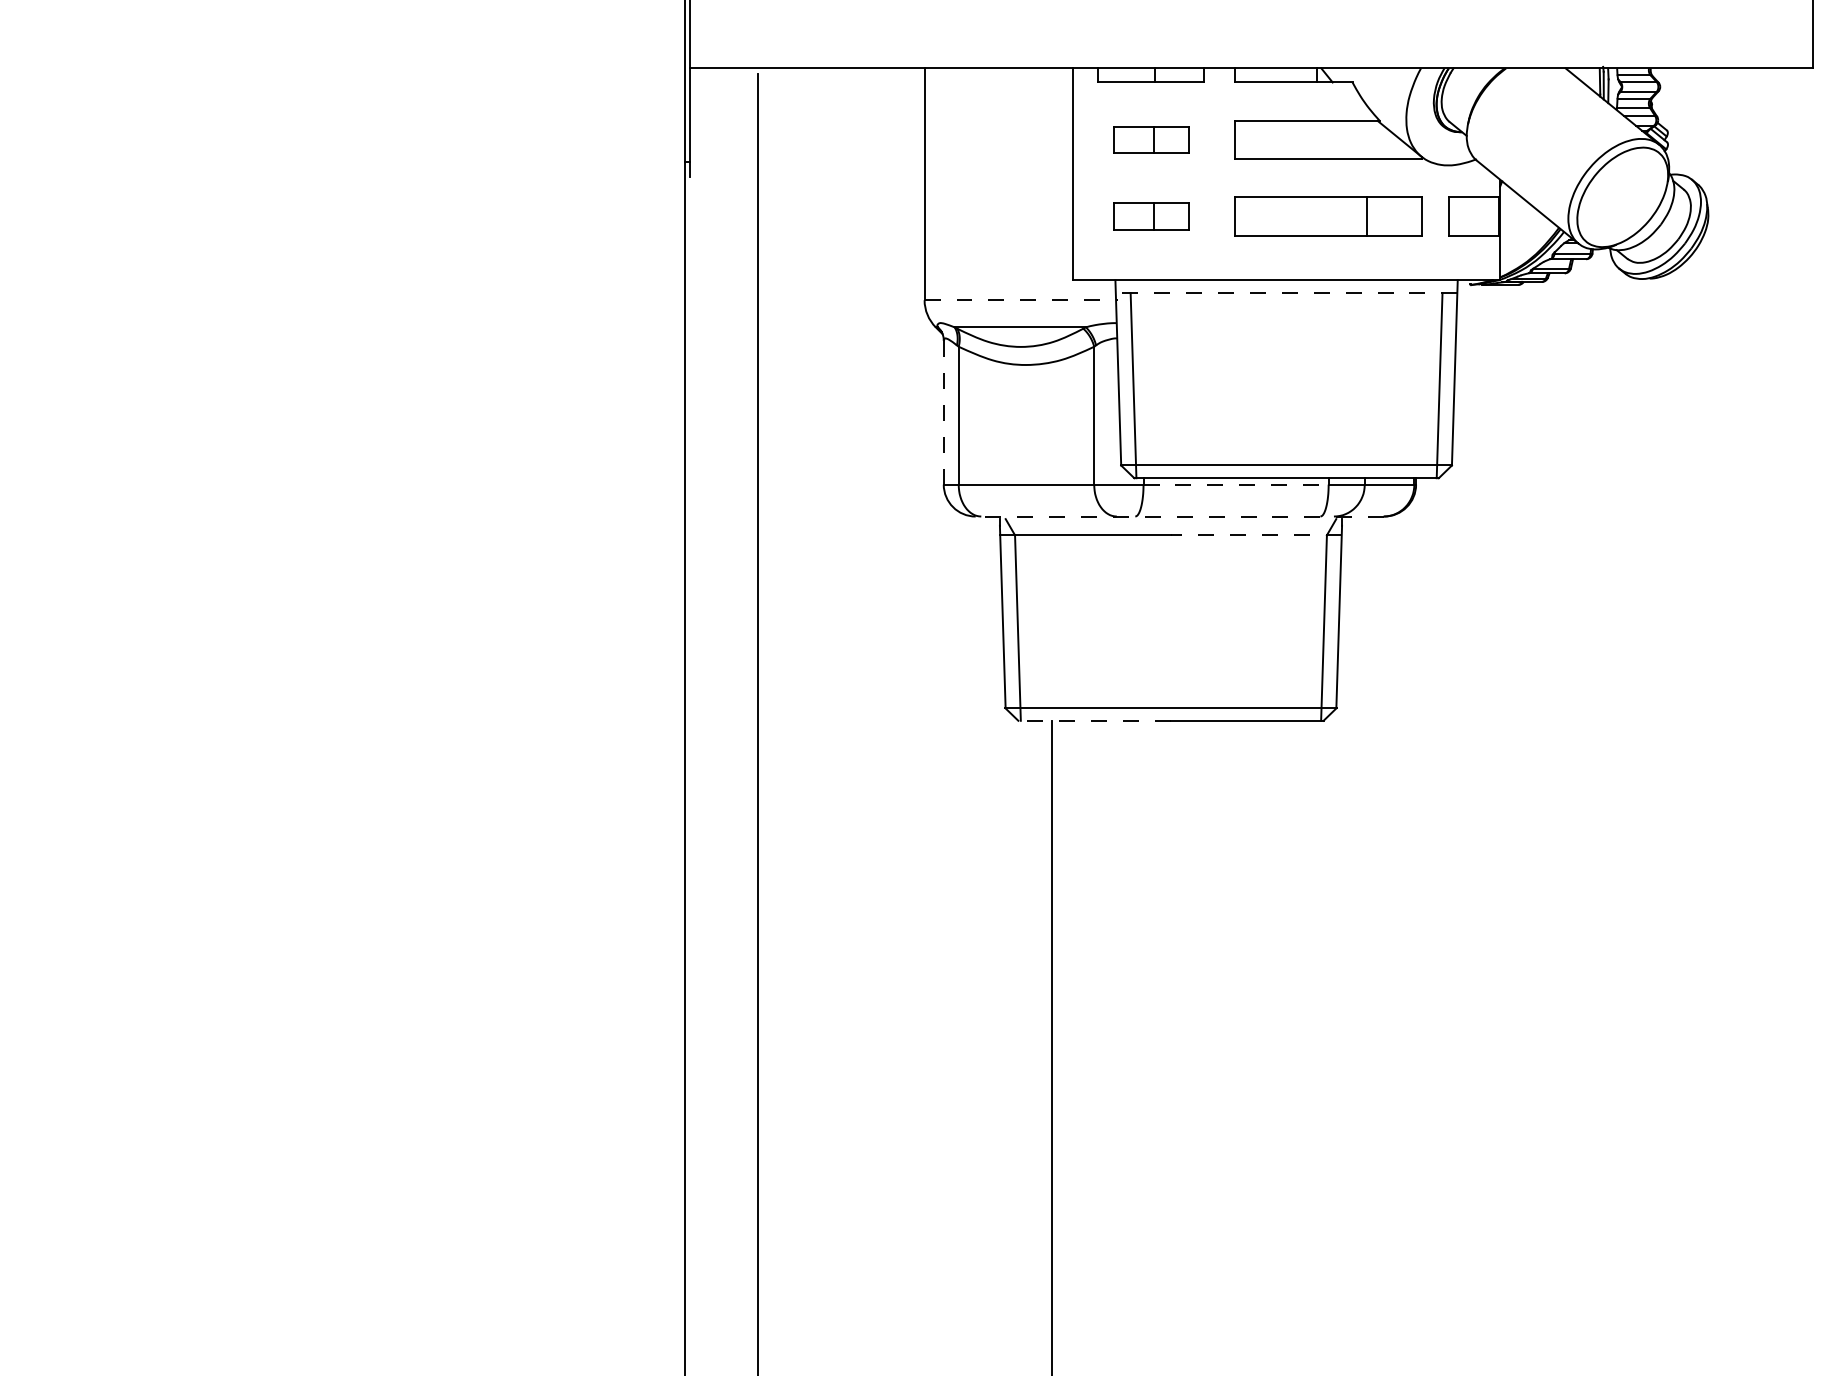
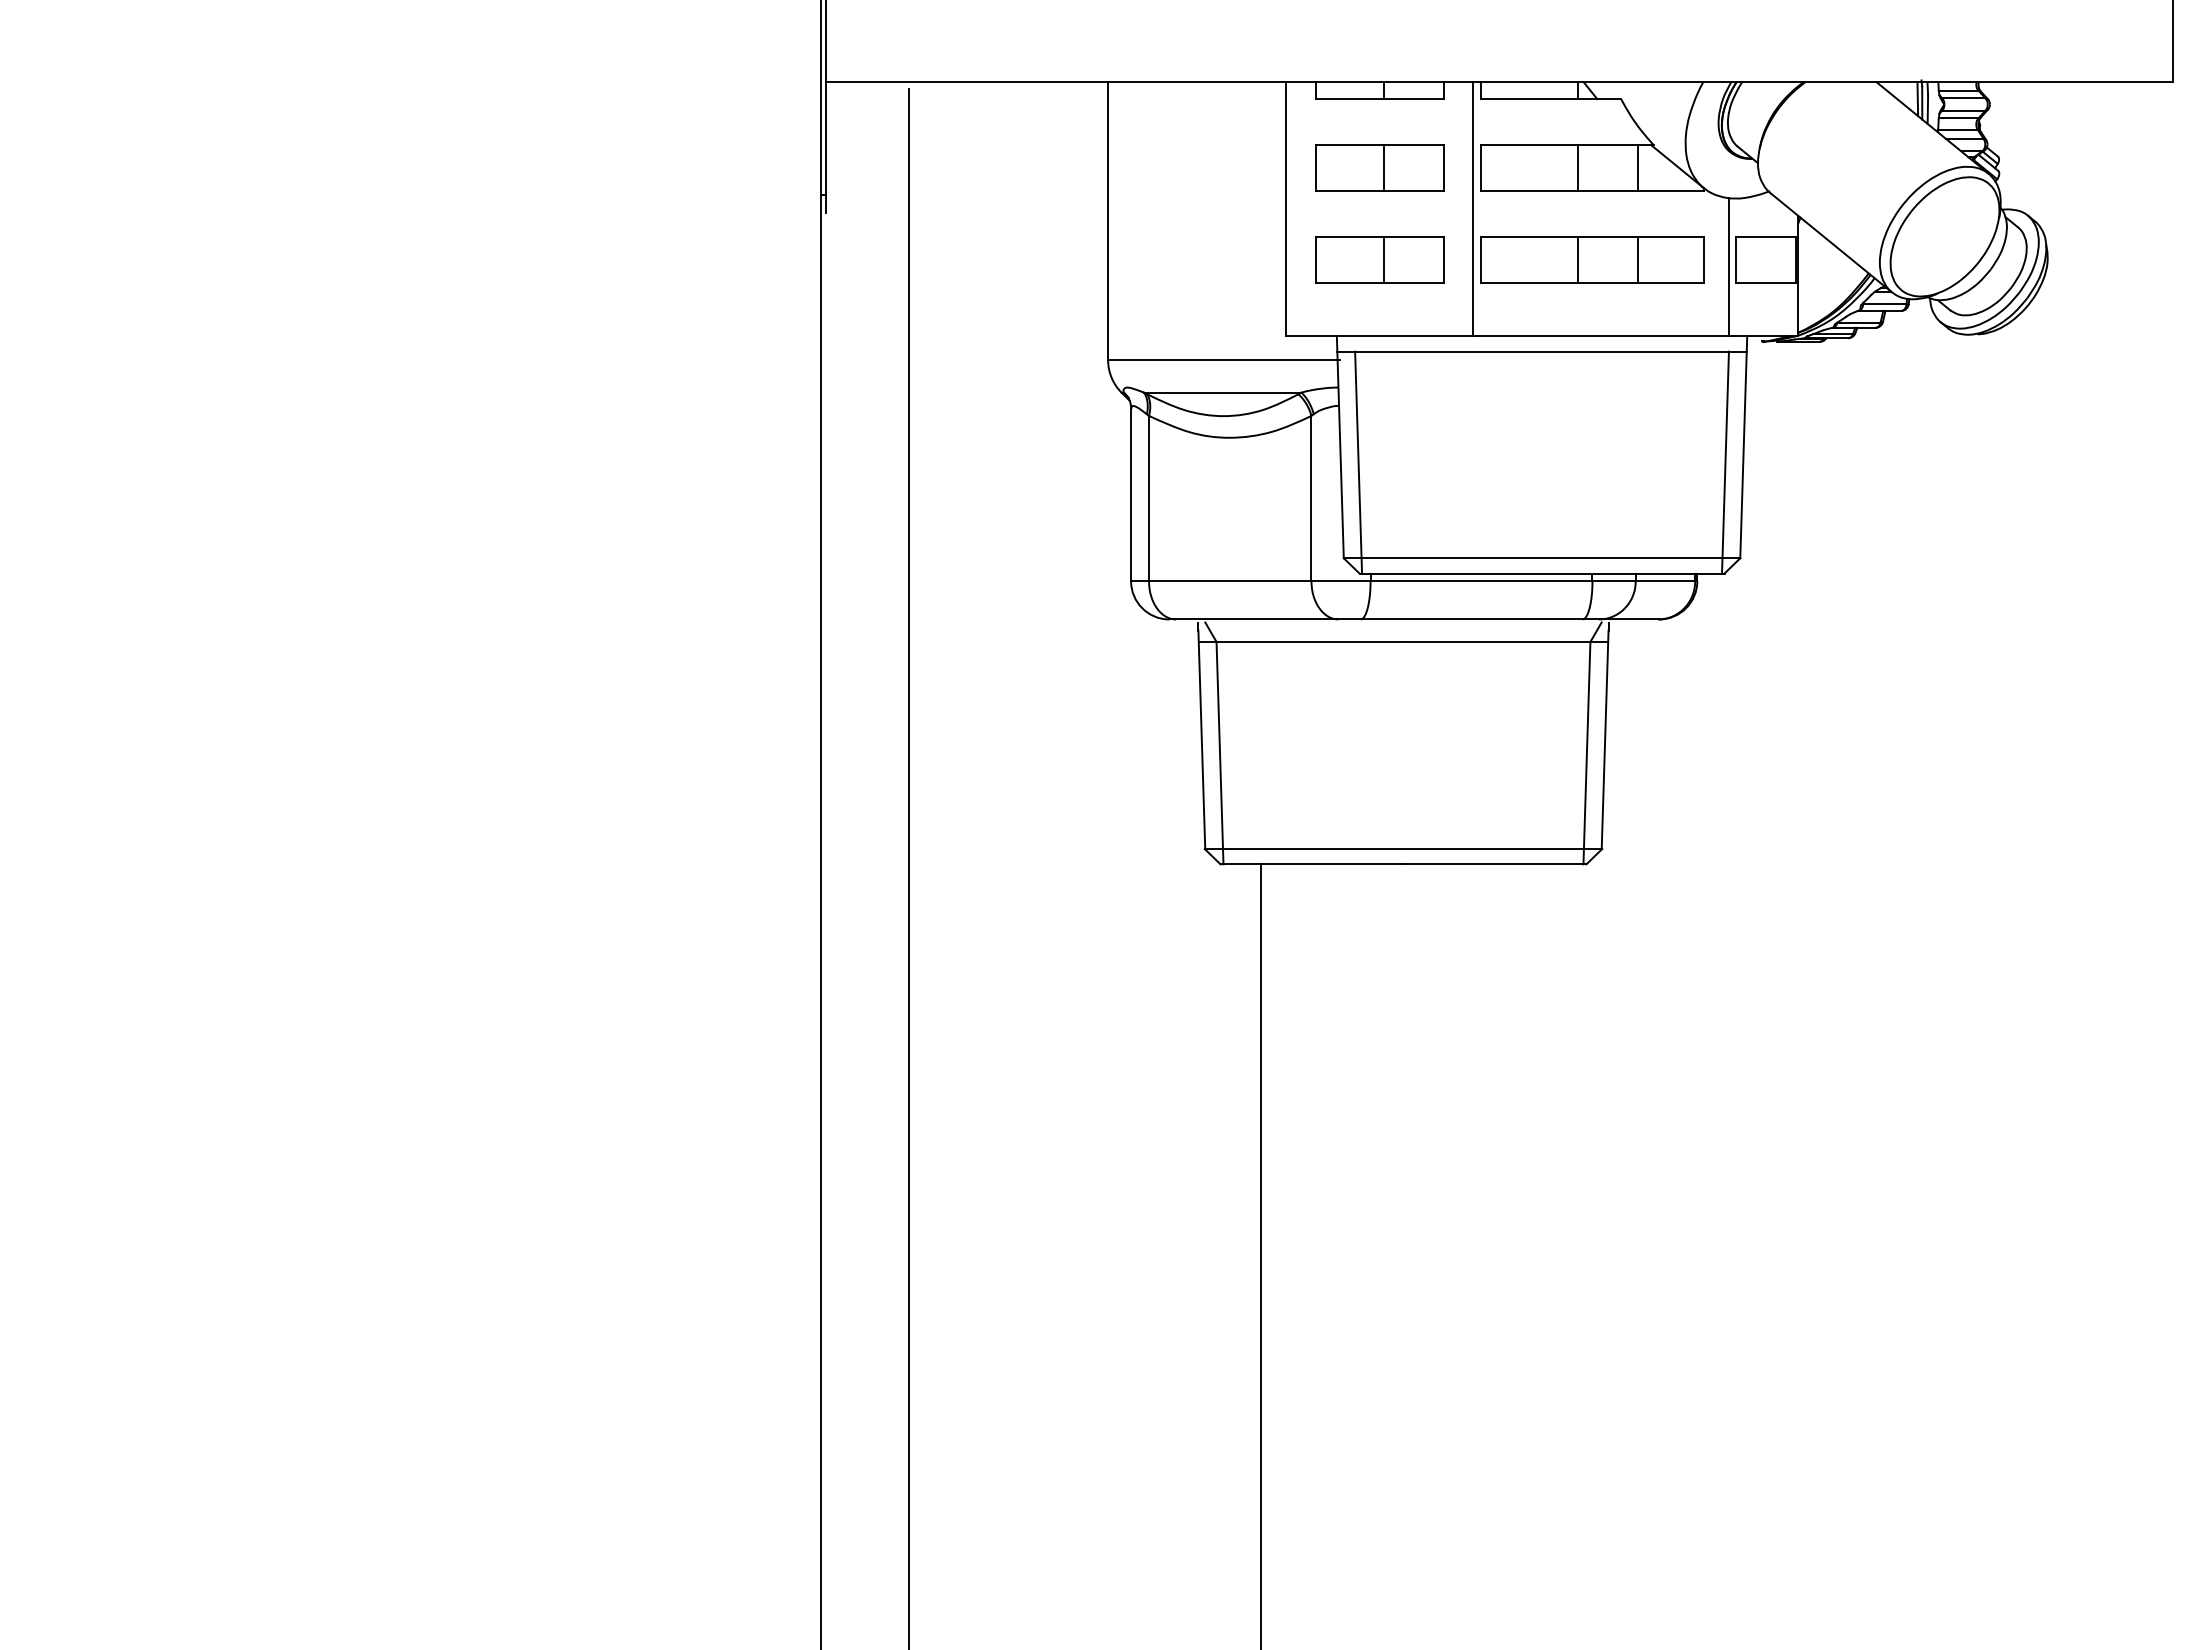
part: (1150, 139) -> (1379, 167), size x1.43
line: (1316, 139) -> (1578, 167), added
line: (1367, 139) -> (1638, 167), added
line: (1229, 174) -> (1473, 209), added
part: (1150, 216) -> (1379, 259), size x1.43
line: (1316, 216) -> (1578, 259), added
line: (1442, 222) -> (1729, 267), added
line: (1286, 293) -> (1542, 351), dashed -> solid
line: (1021, 300) -> (1224, 360), dashed -> solid
line: (944, 413) -> (1131, 495), dashed -> solid
line: (1236, 484) -> (1481, 581), dashed -> solid
line: (1180, 516) -> (1414, 619), dashed -> solid
line: (1256, 534) -> (1505, 641), dashed -> solid
line: (1094, 720) -> (1311, 864), dashed -> solid

